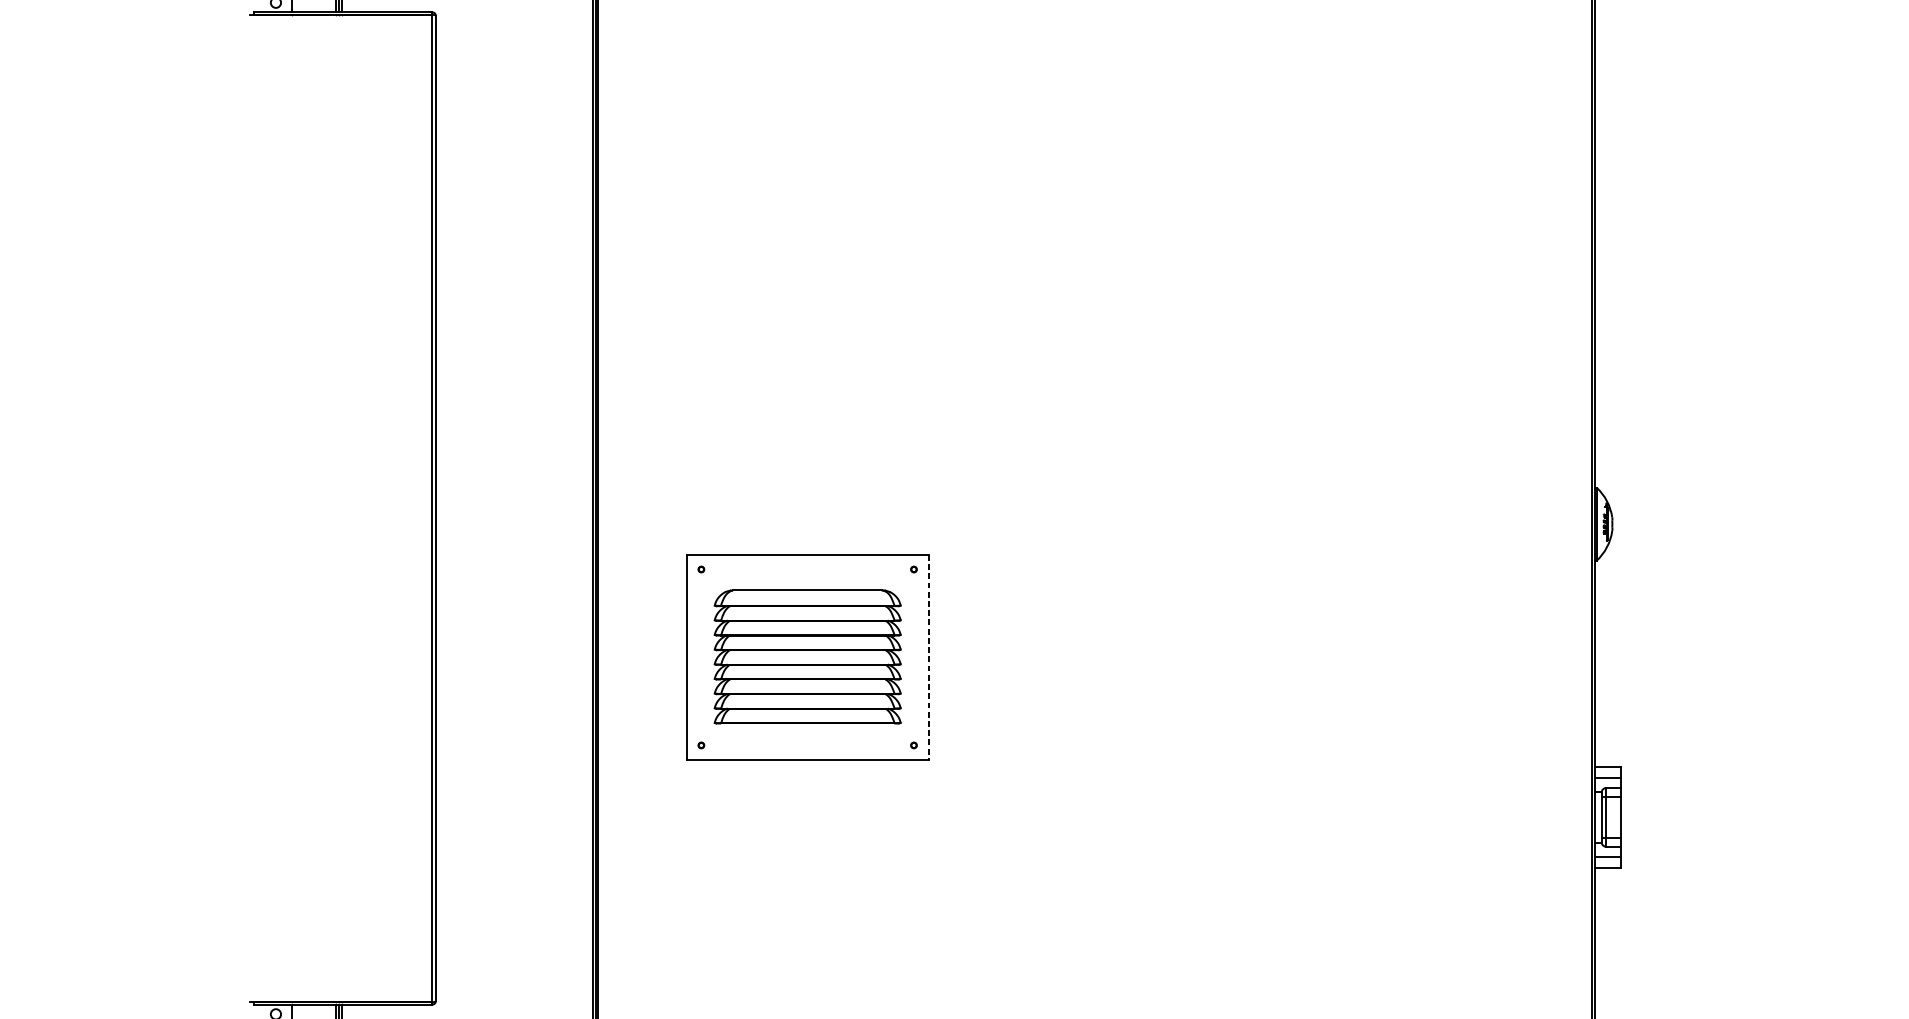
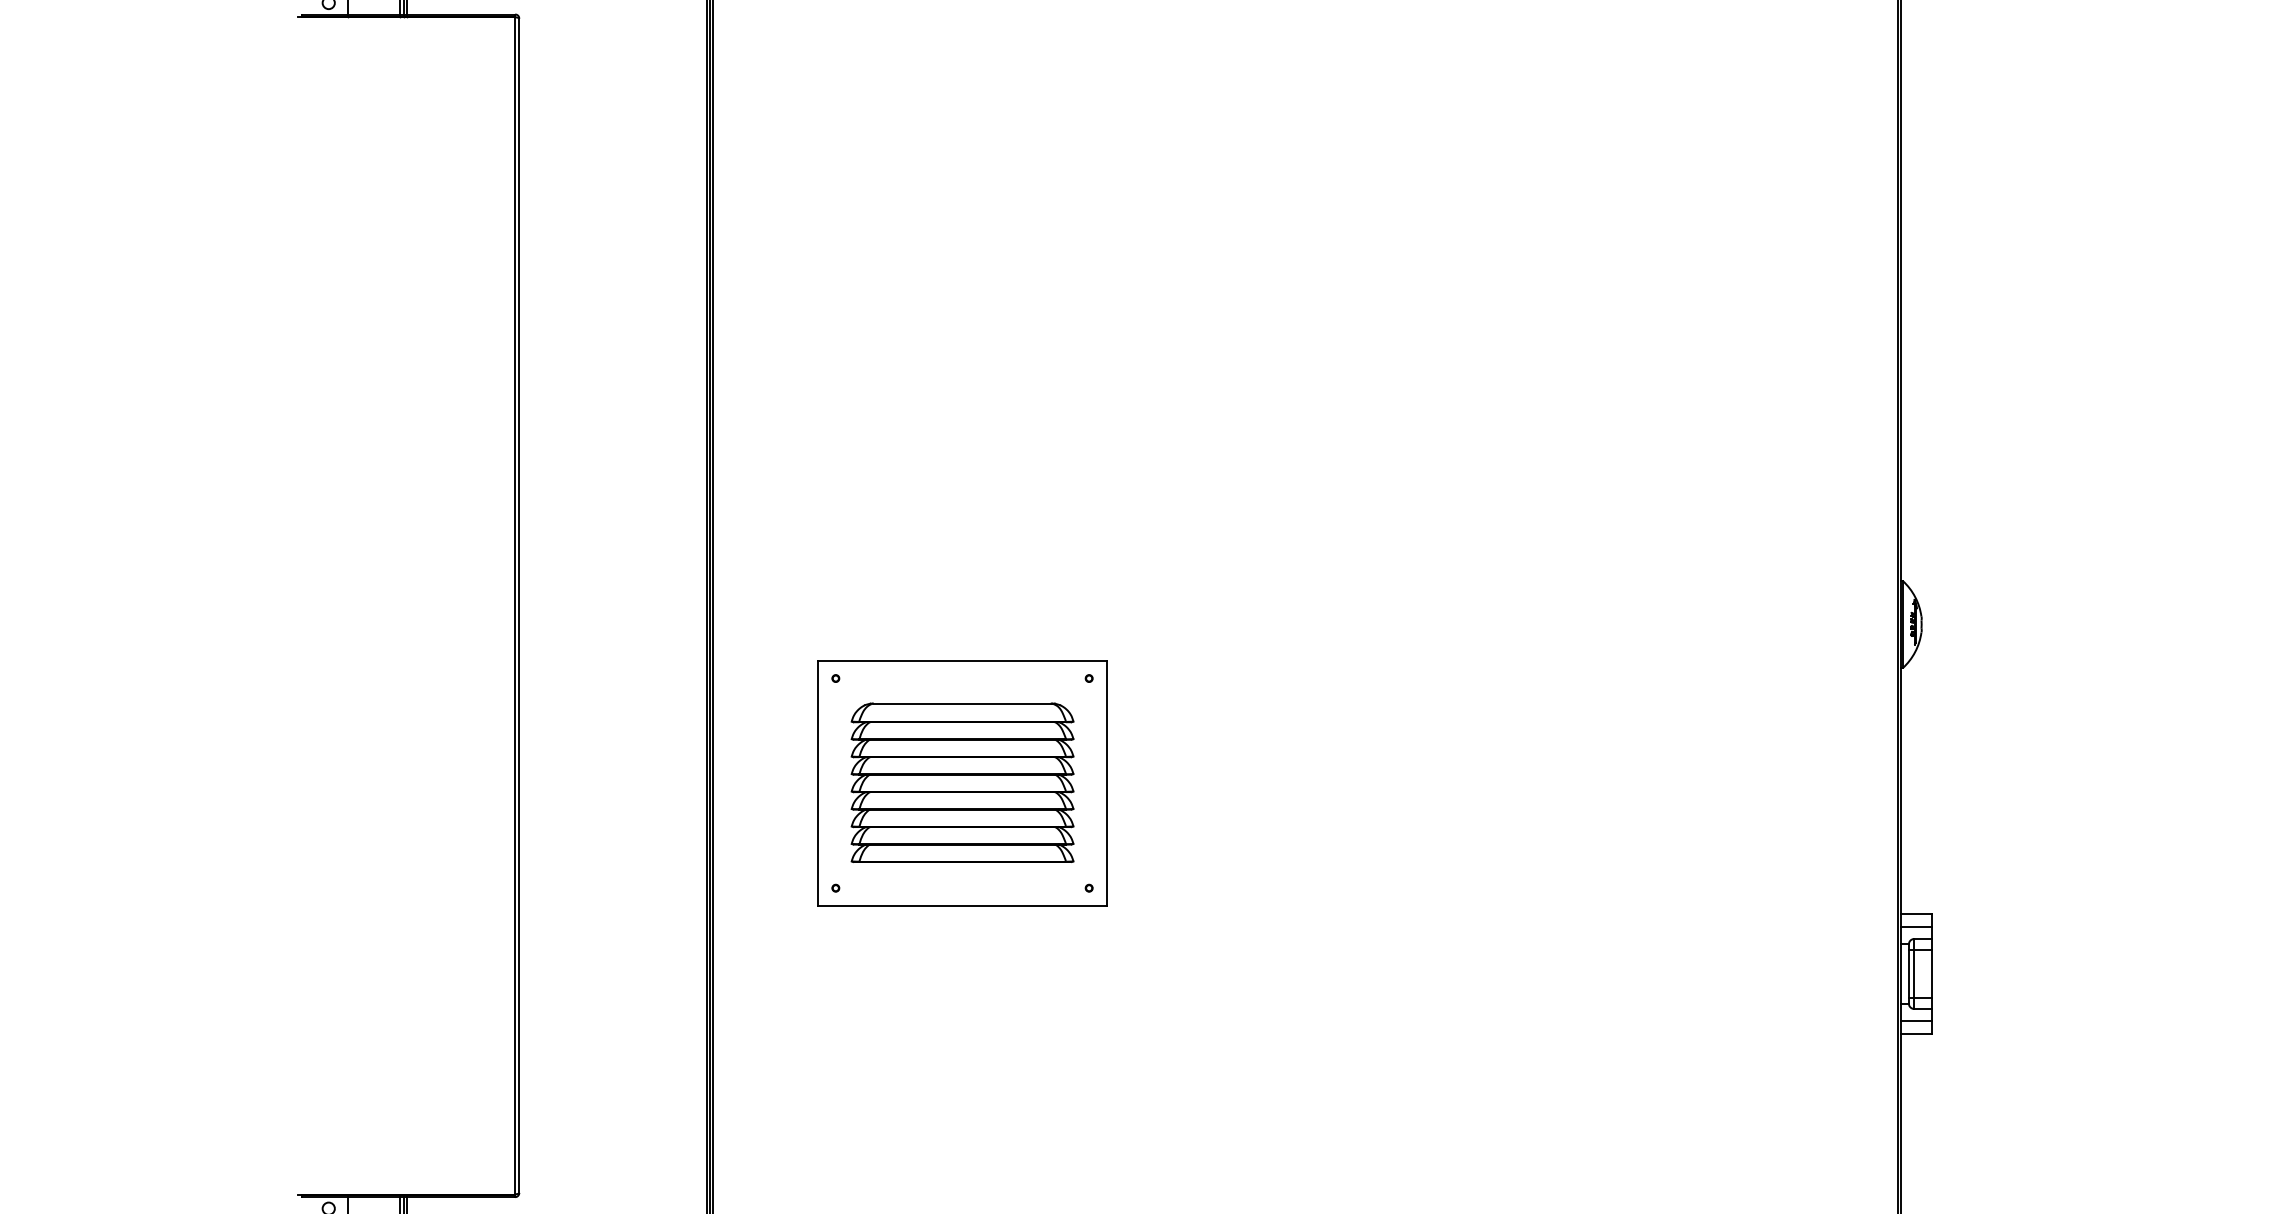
line: (928, 657) -> (1106, 783), dashed -> solid

